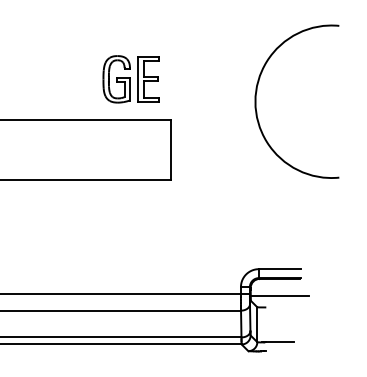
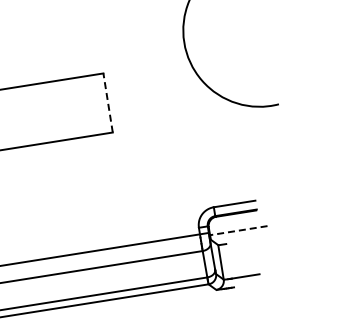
part: (130, 79) -> (57, 40), removed
line: (170, 149) -> (107, 102), solid -> dashed
line: (279, 296) -> (238, 231), solid -> dashed

